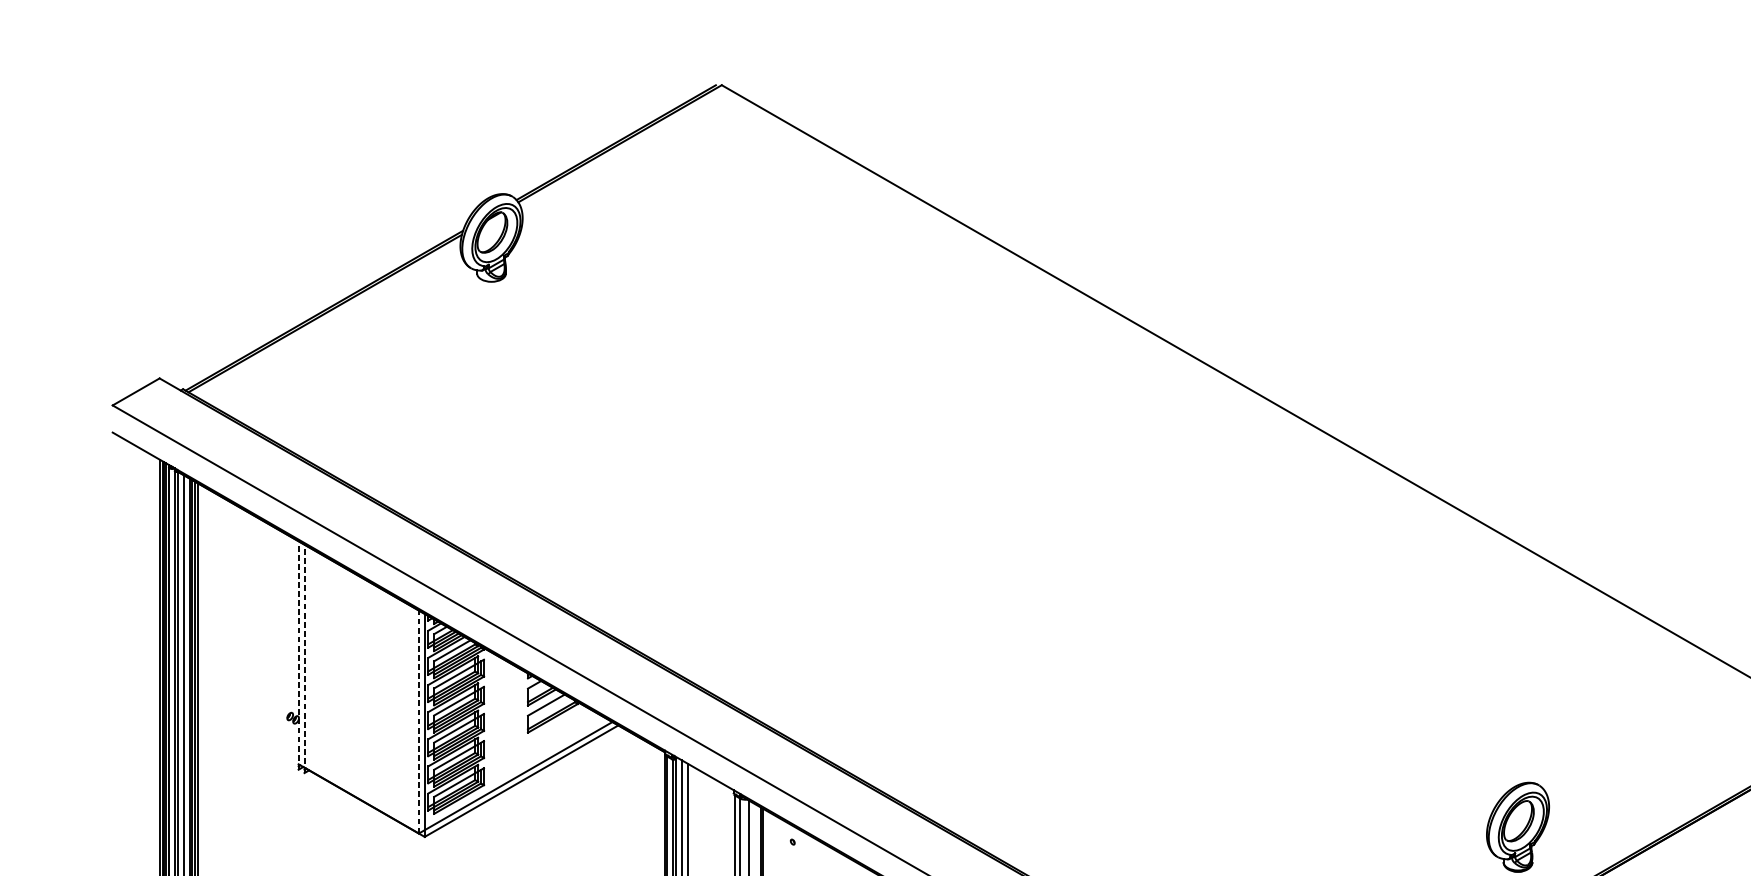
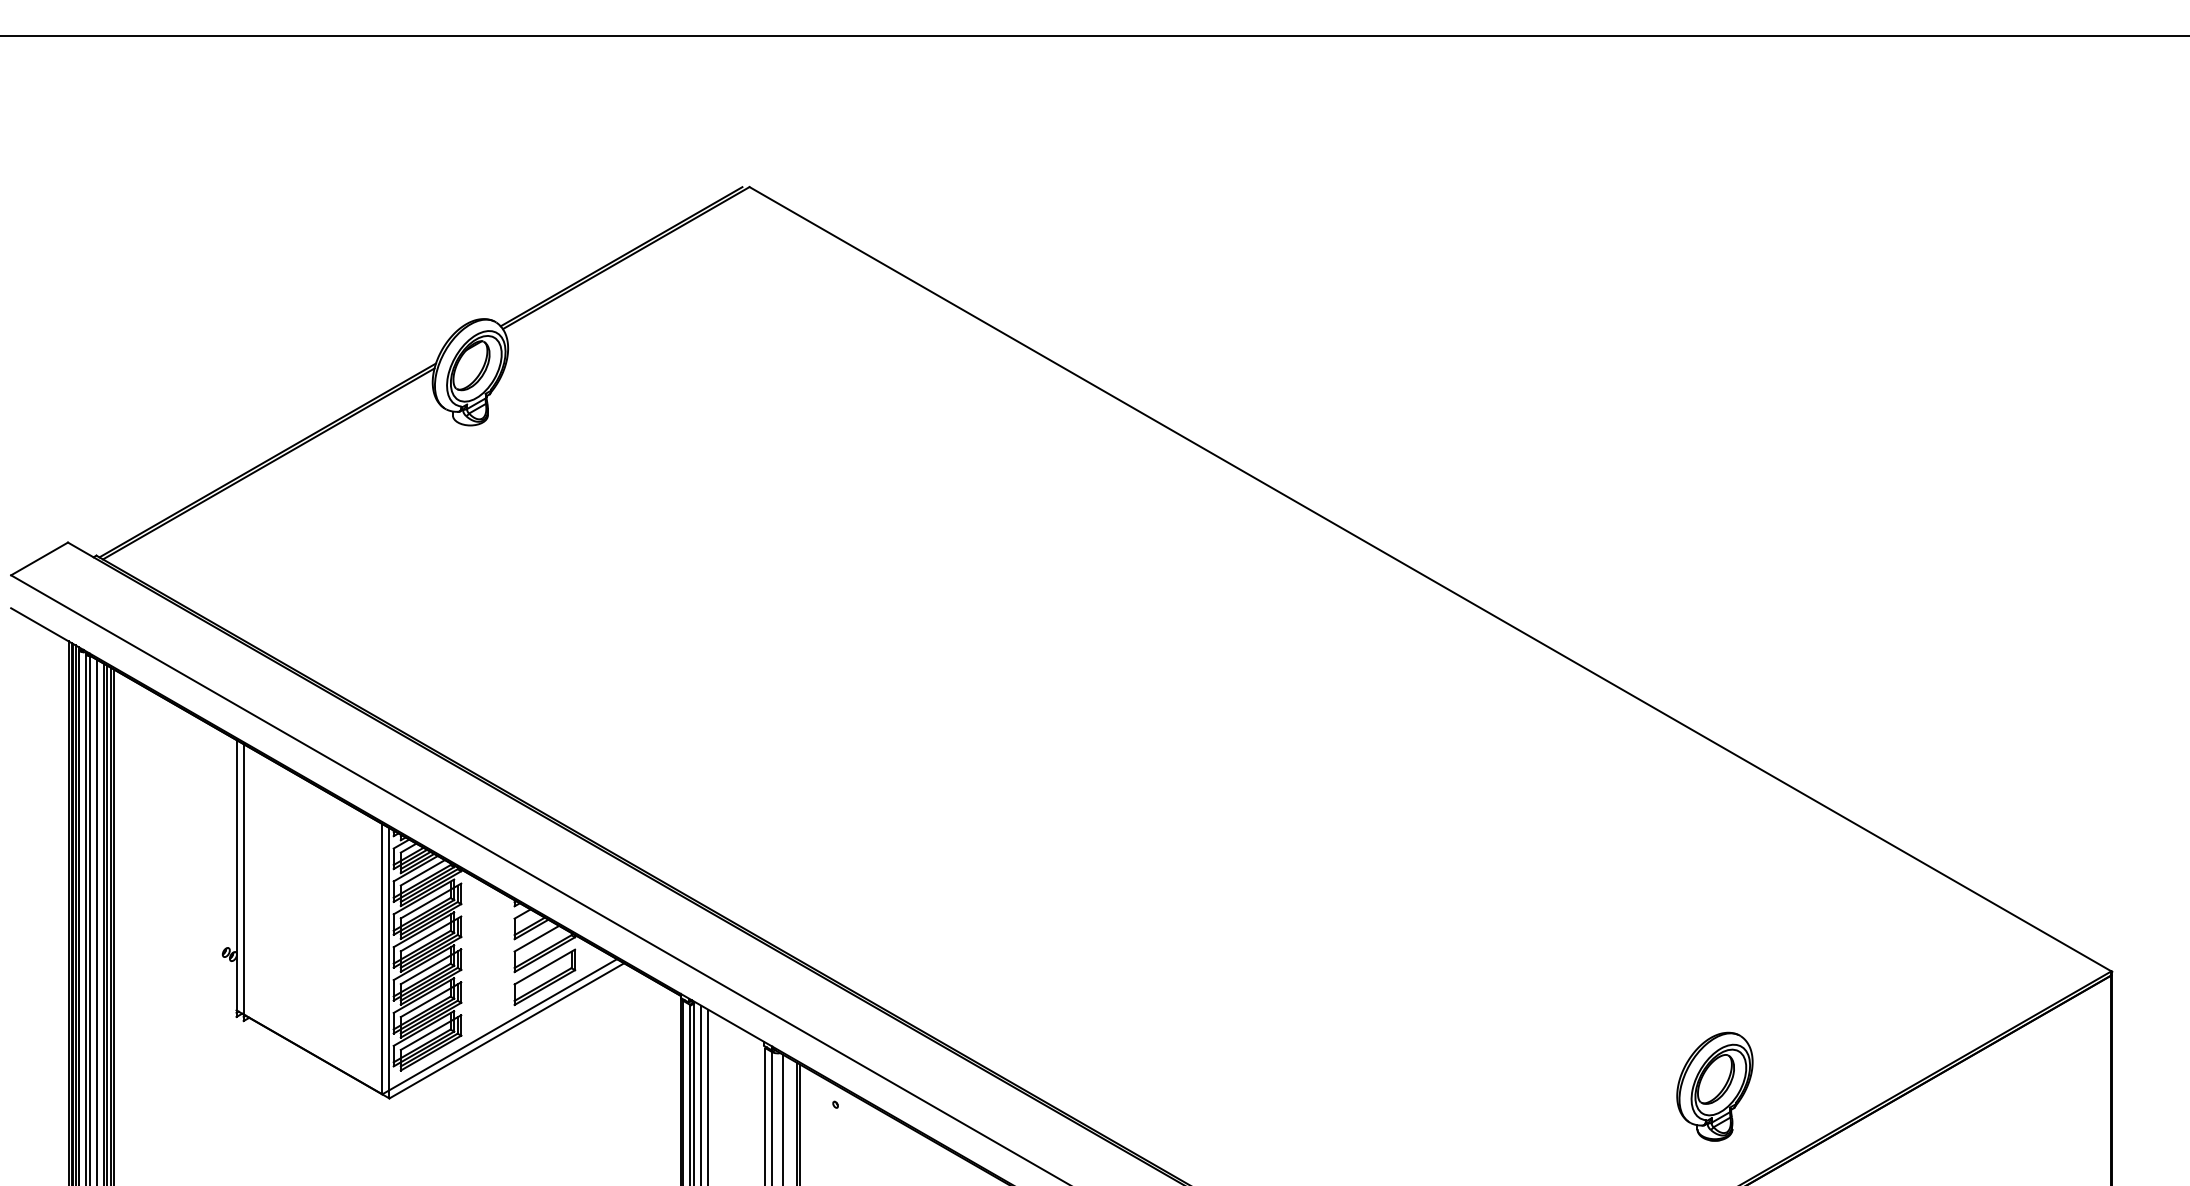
line: (298, 655) -> (236, 878), dashed -> solid
line: (304, 658) -> (243, 882), dashed -> solid
line: (419, 721) -> (382, 958), dashed -> solid
part: (552, 737) -> (544, 977), added

